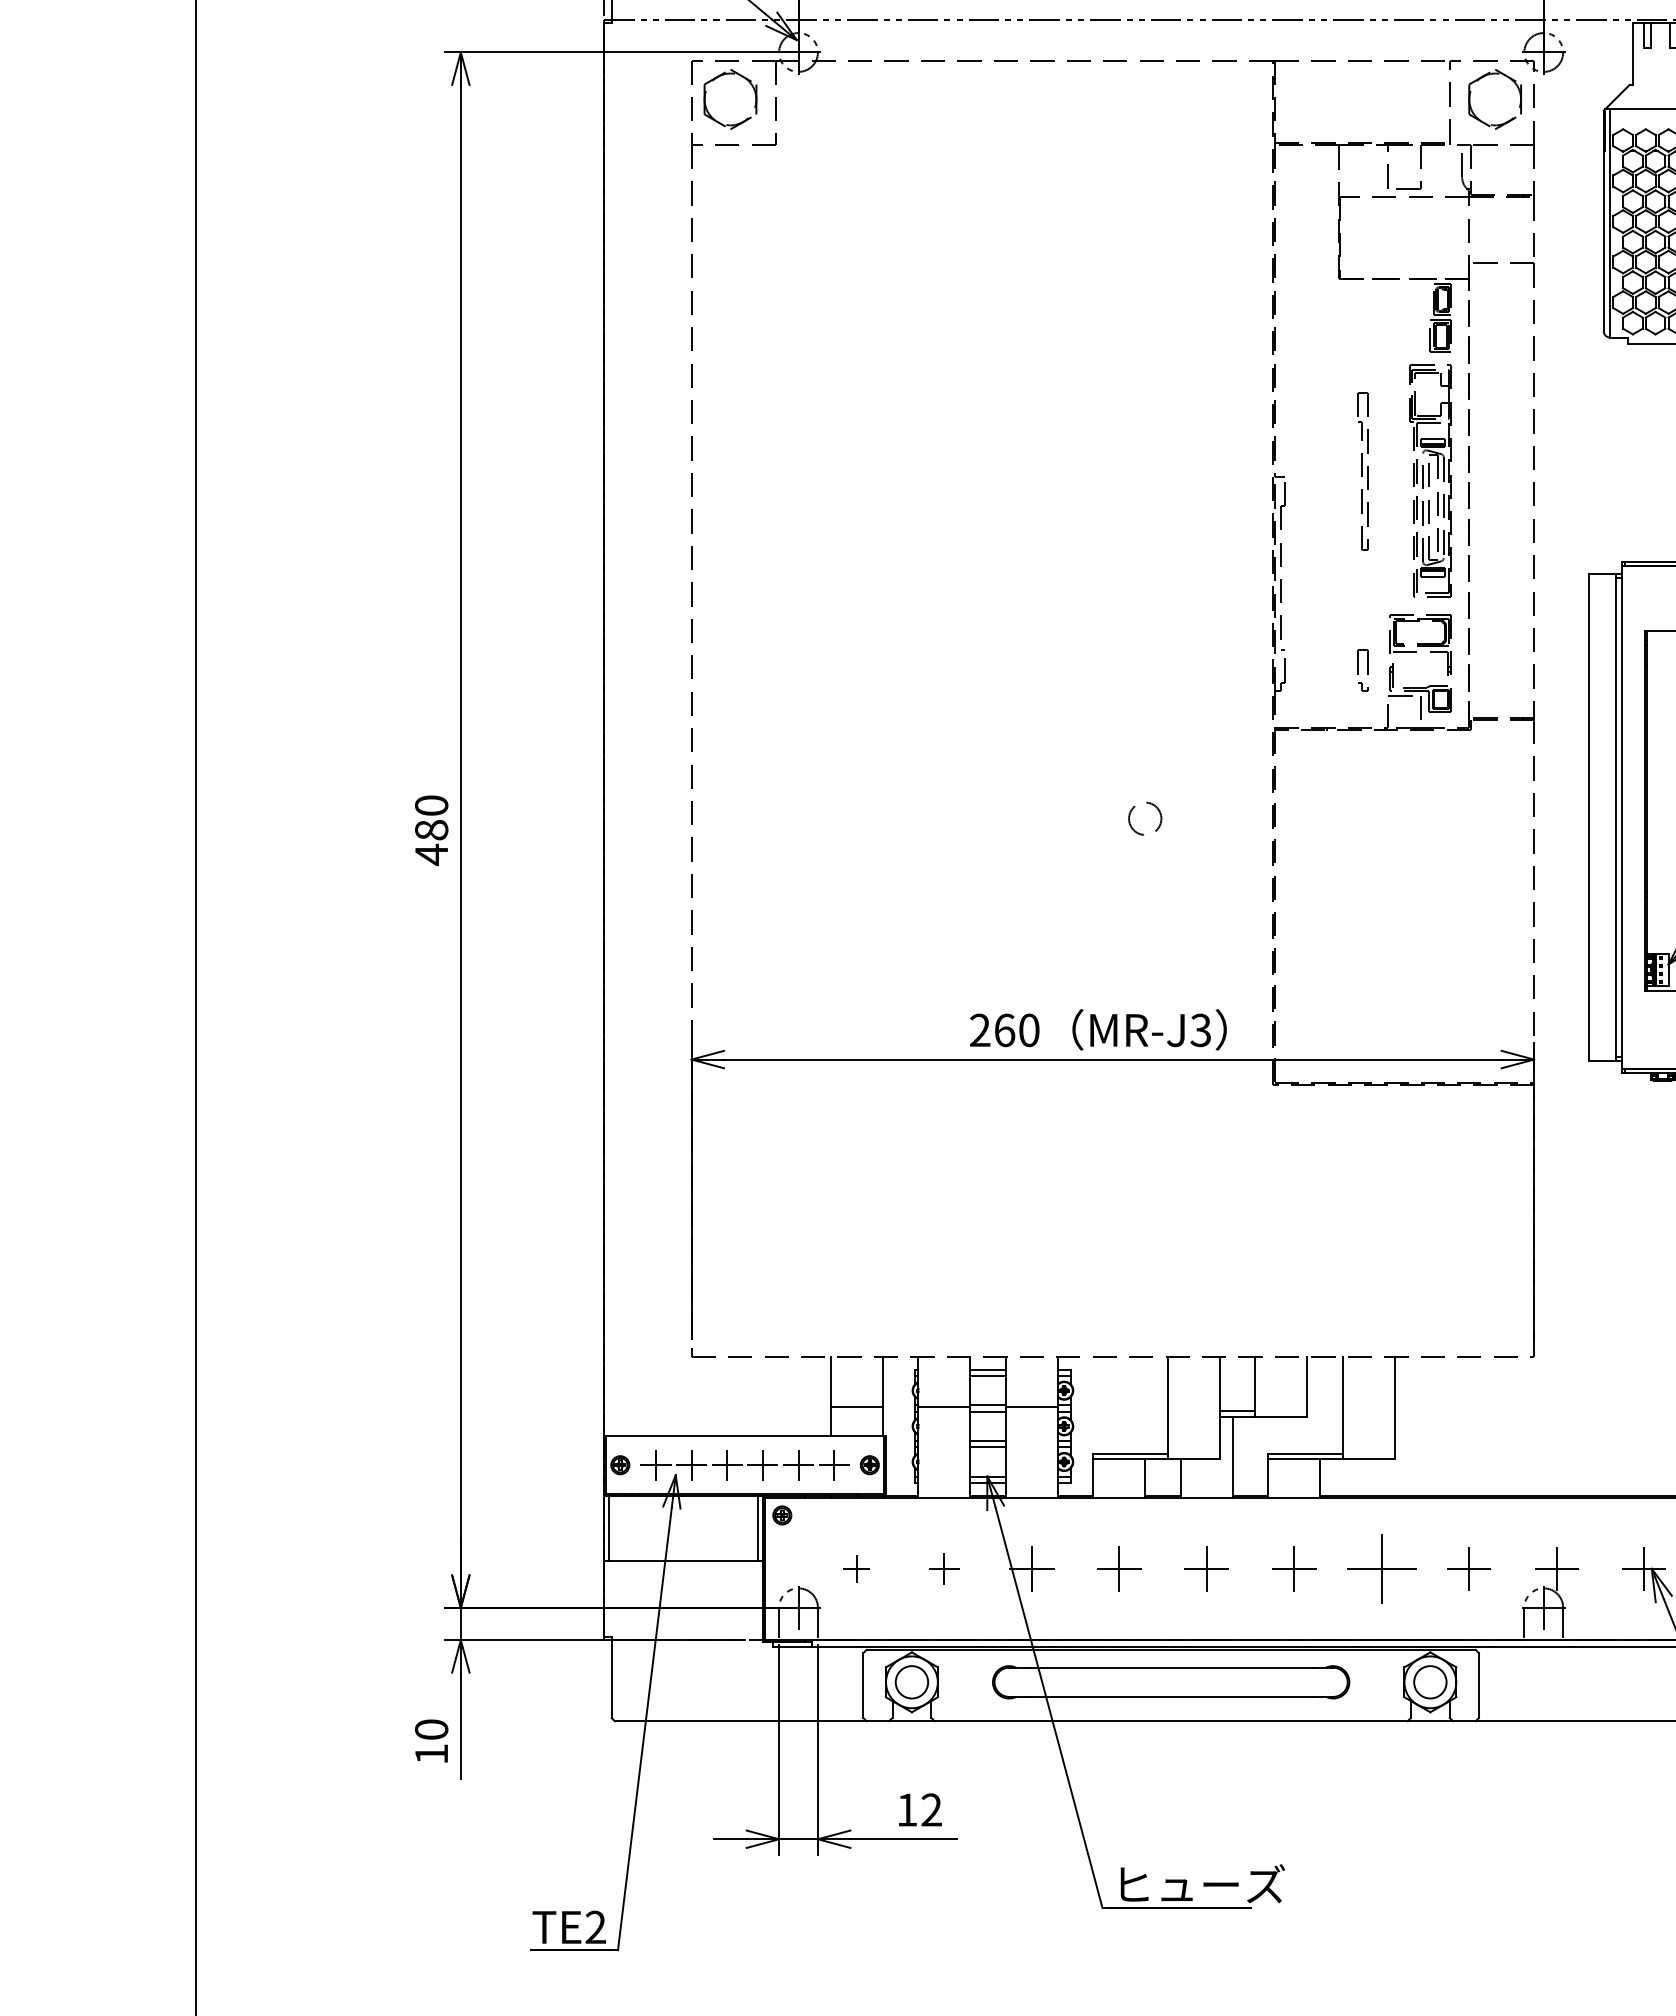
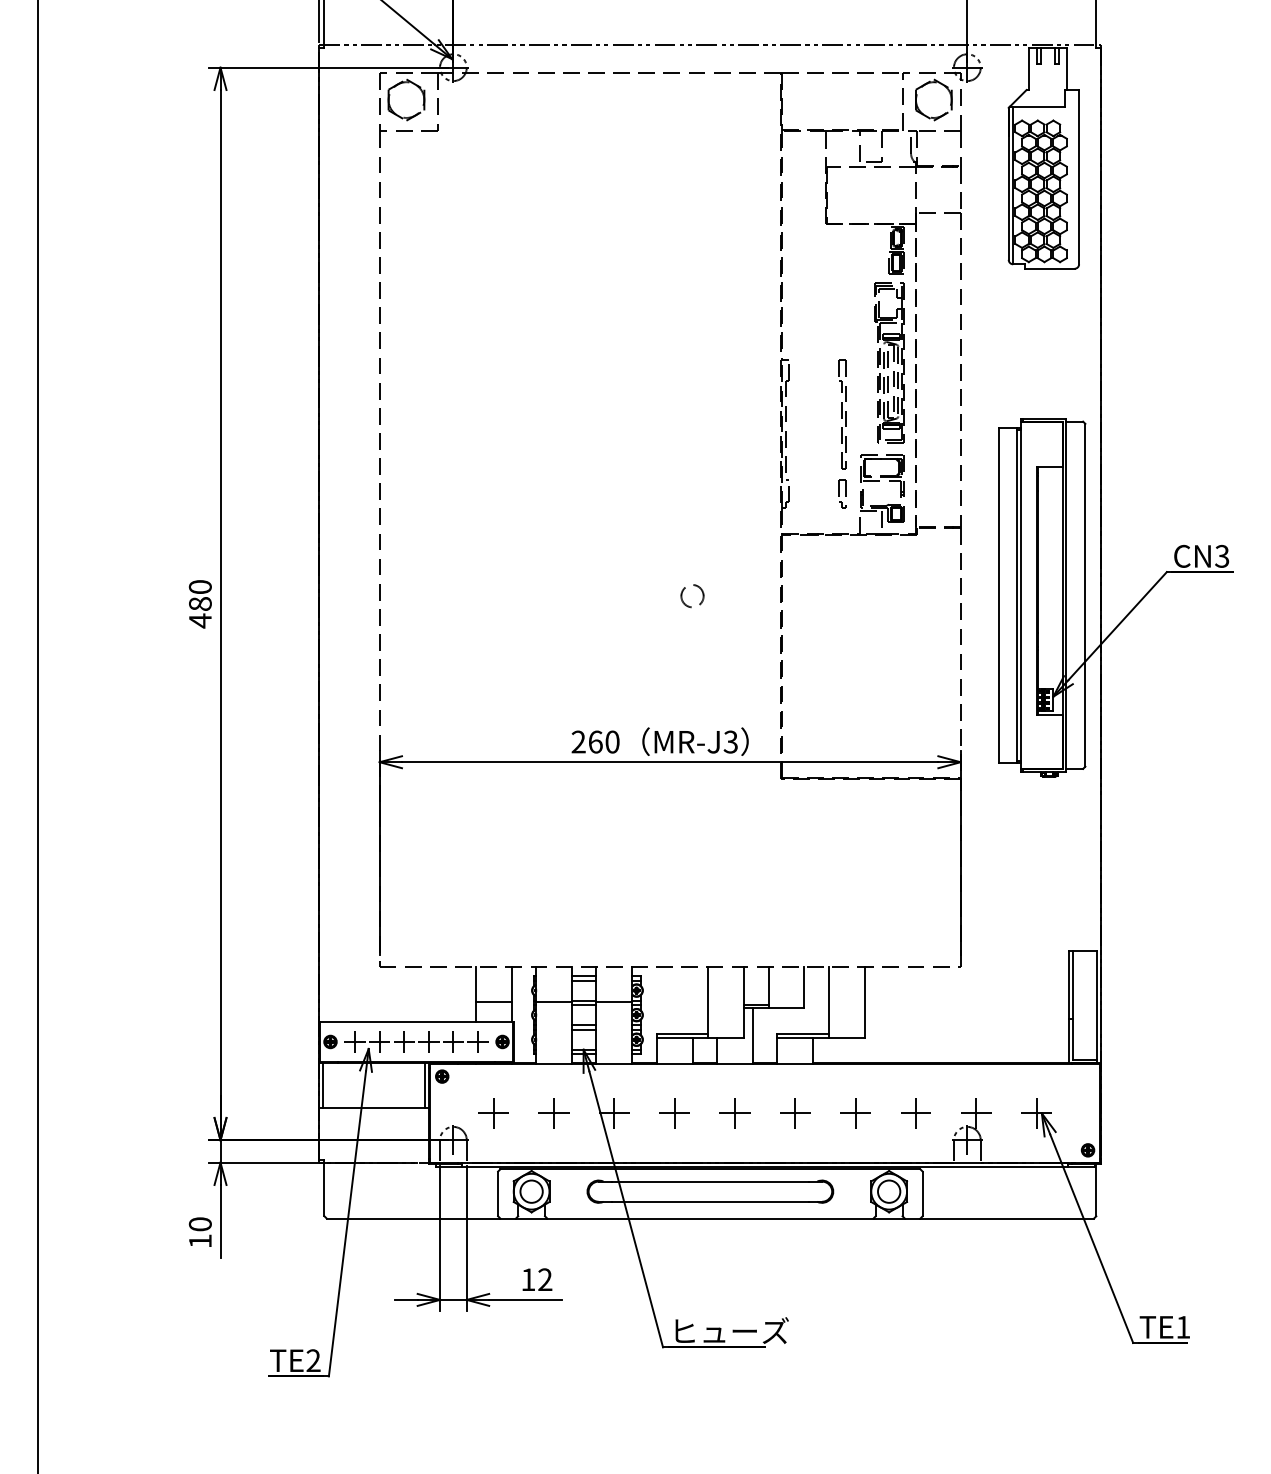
part: (1362, 471) -> (842, 414), moved
part: (856, 1568) -> (493, 1113), size x1.67
part: (943, 1568) -> (553, 1113), size x1.43
part: (1381, 1568) -> (855, 1113), size x0.62

